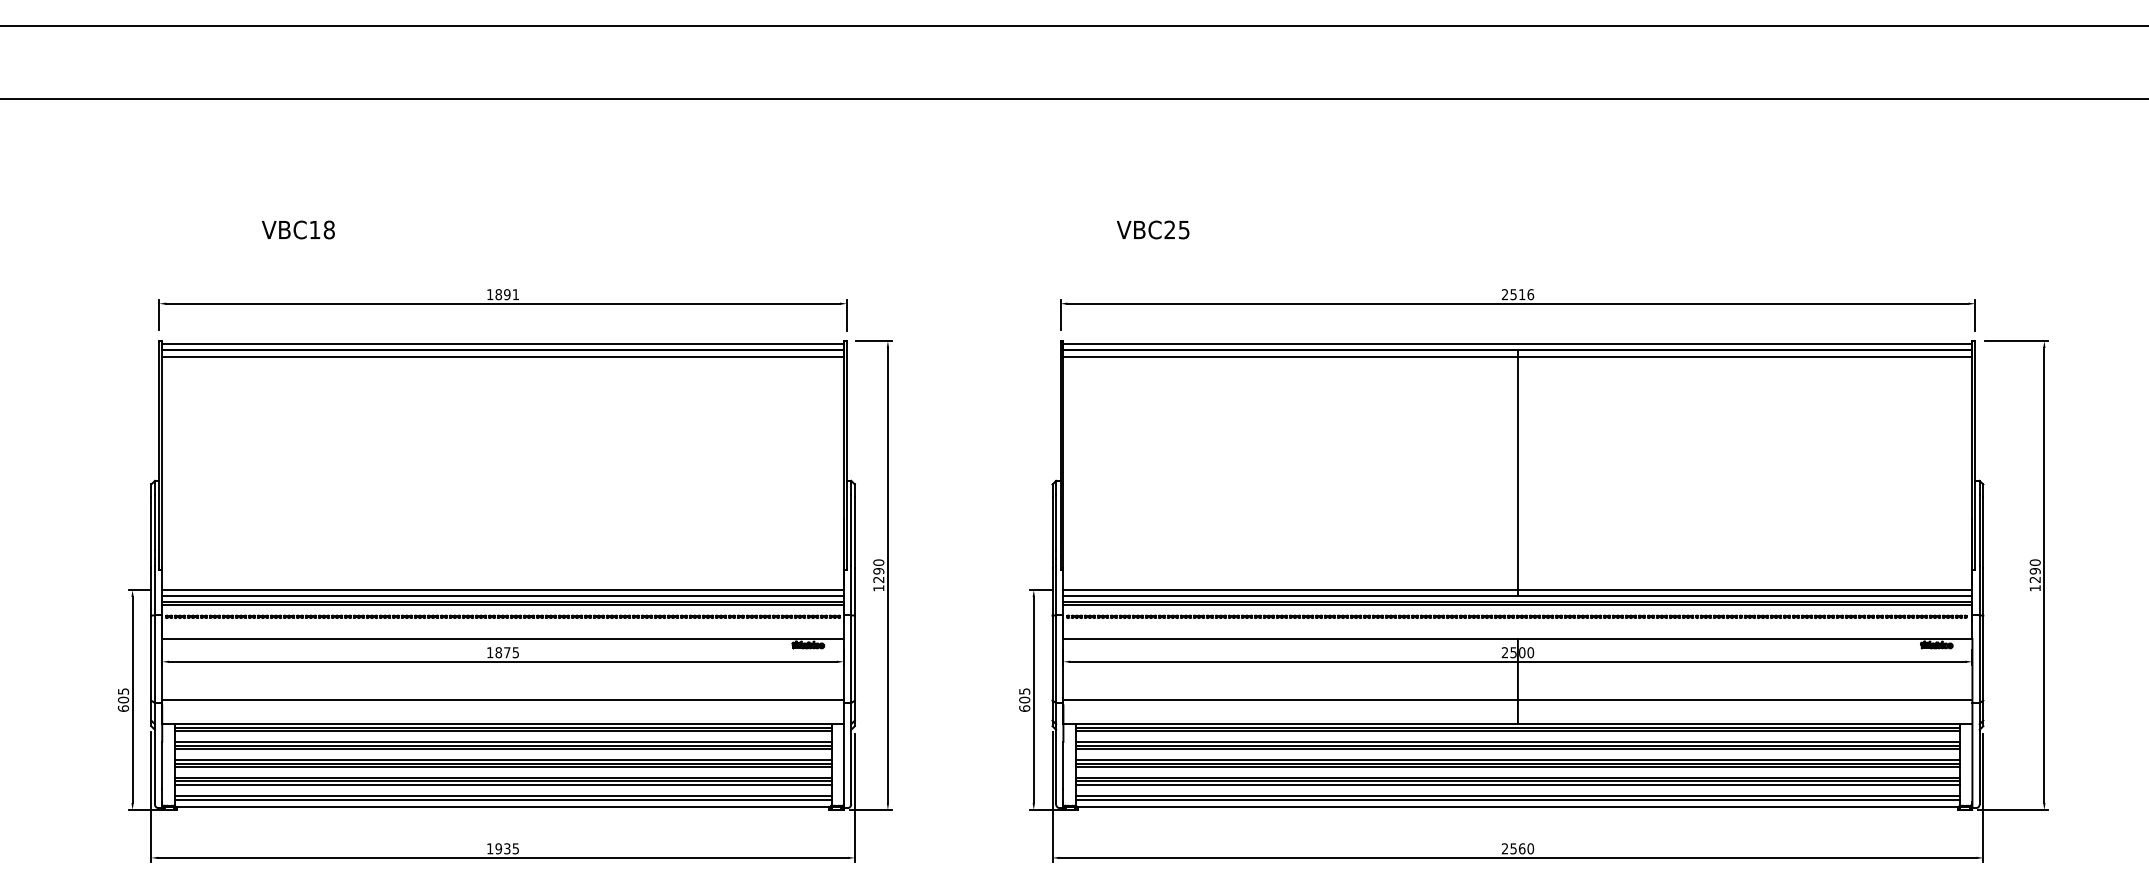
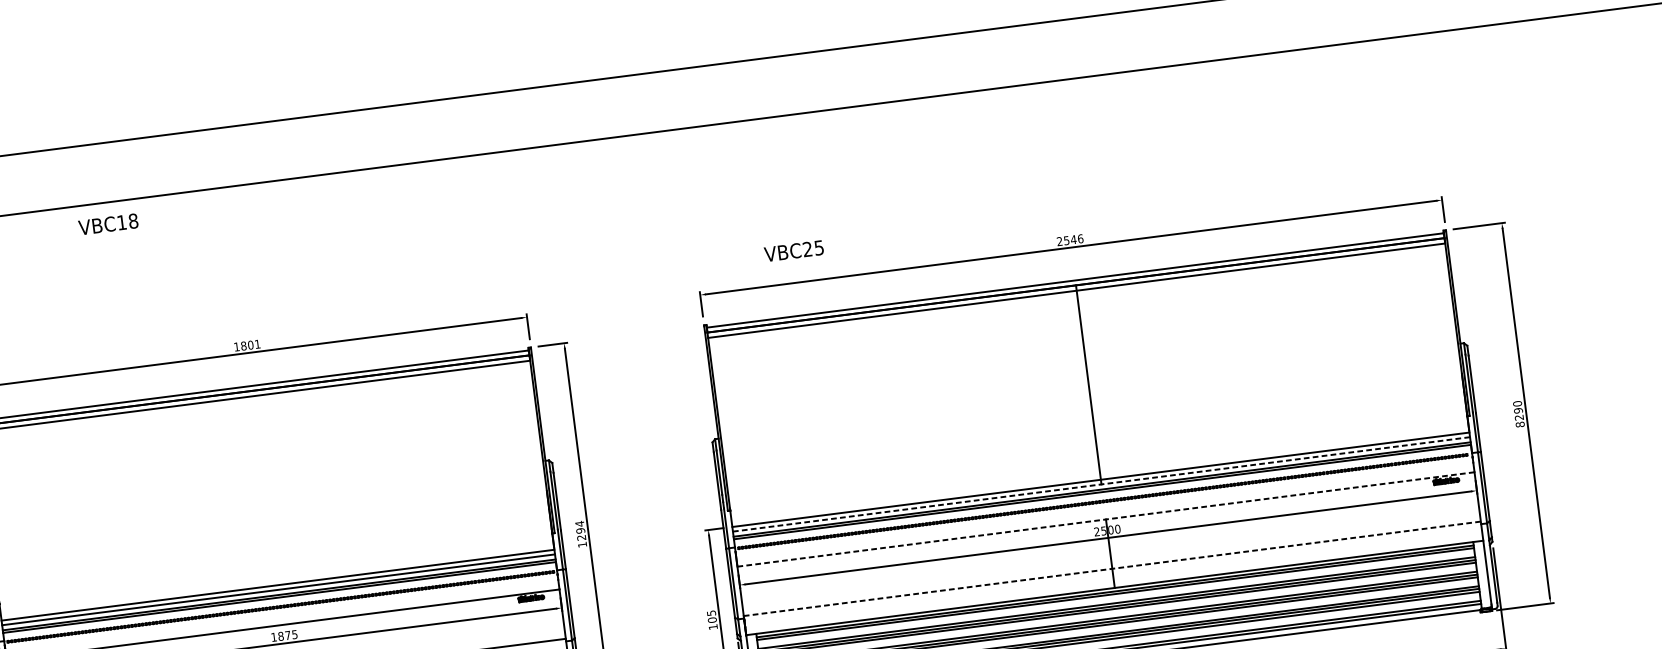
text: (298, 229) -> (108, 224), moved
text: (1152, 229) -> (793, 250), moved
text: (507, 294) -> (250, 345), 1891 -> 1801
text: (1521, 294) -> (1073, 239), 2516 -> 2546
text: (878, 562) -> (579, 523), 1290 -> 1294
text: (2034, 588) -> (1519, 424), 1290 -> 8290
line: (1517, 595) -> (1101, 484), solid -> dashed
line: (1517, 639) -> (1105, 519), solid -> dashed
line: (1517, 699) -> (1111, 568), solid -> dashed
text: (1024, 708) -> (713, 627), 605 -> 105

